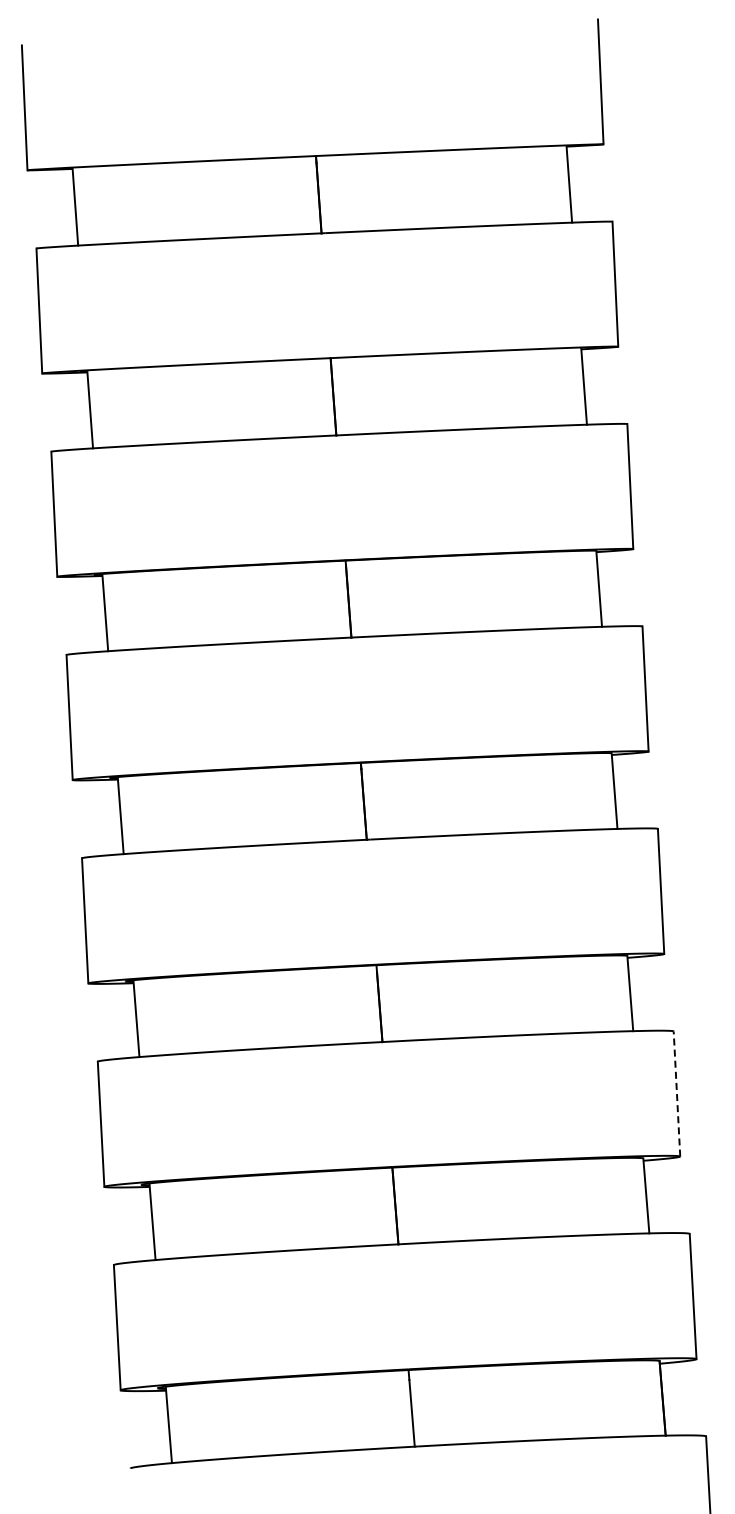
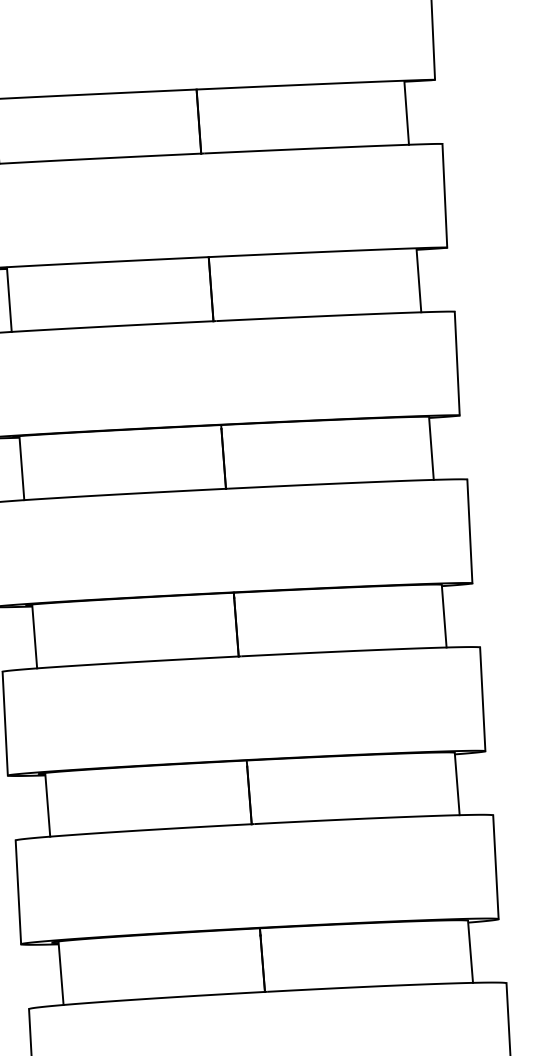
line: (676, 1093) -> (495, 866), dashed -> solid

